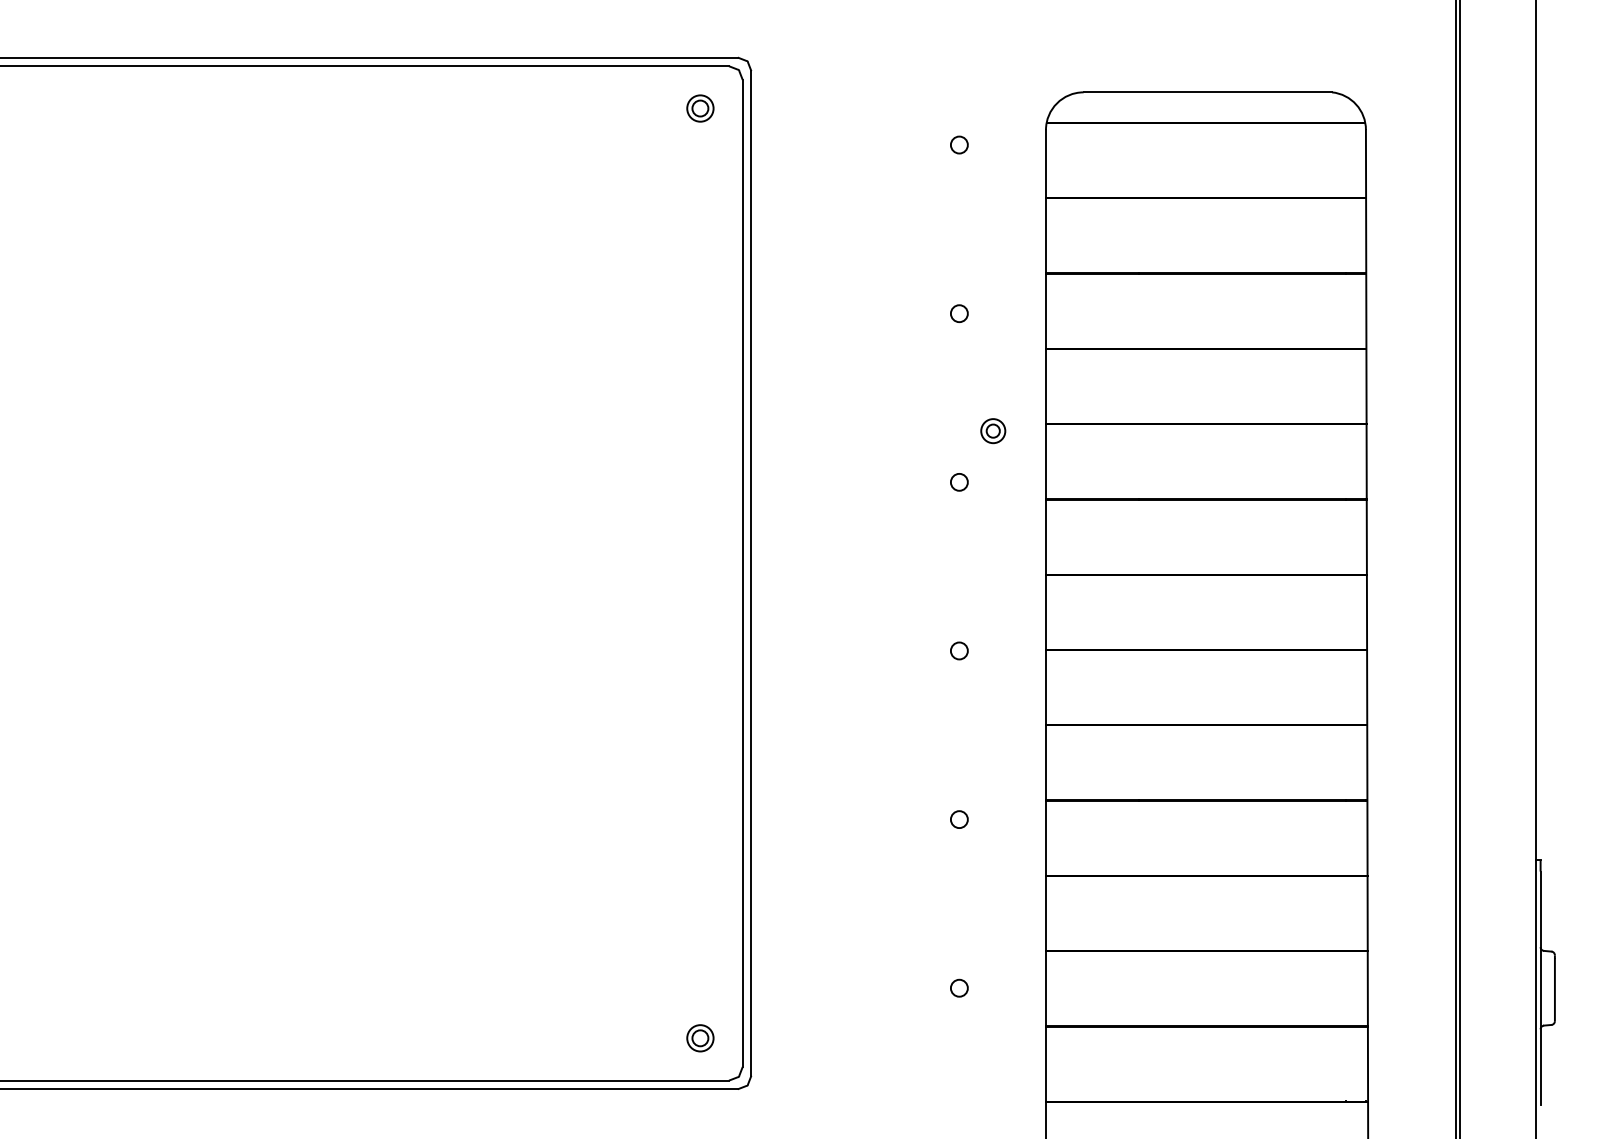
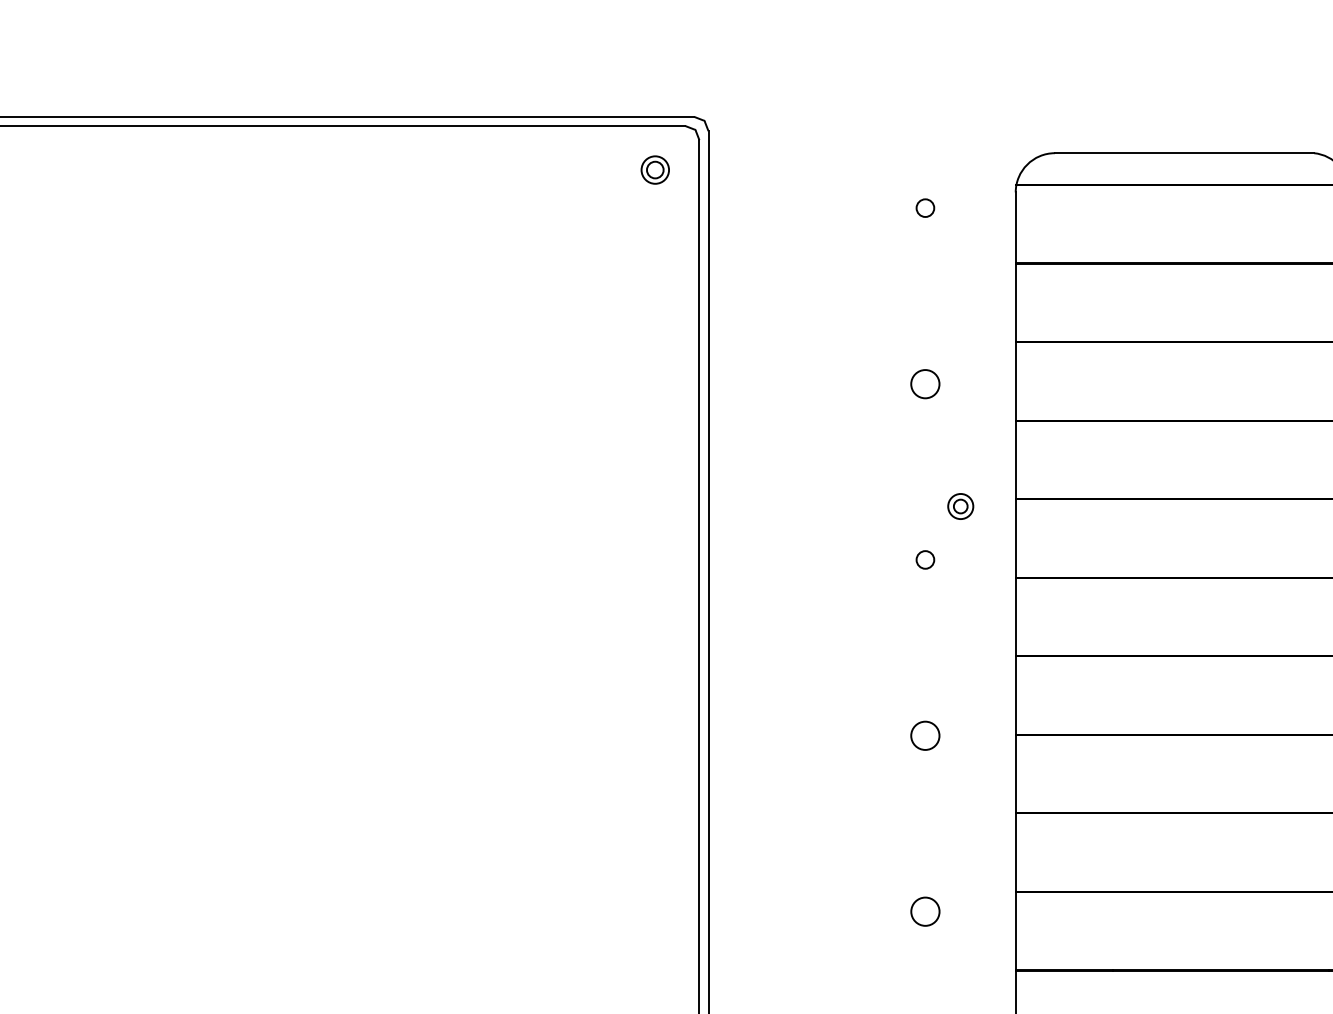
circle: (959, 313) -> (925, 383), size x1.6
circle: (959, 650) -> (925, 735), size x1.6
circle: (958, 819) -> (924, 911), size x1.6

